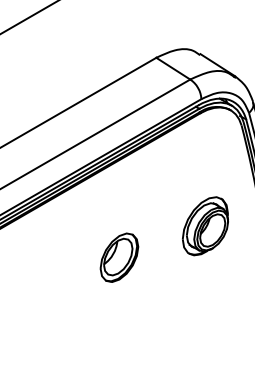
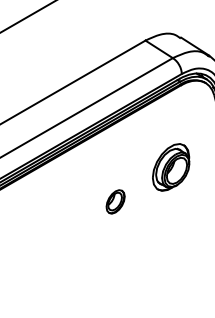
part: (205, 226) -> (171, 167), moved
part: (119, 257) -> (115, 201), size x0.6

